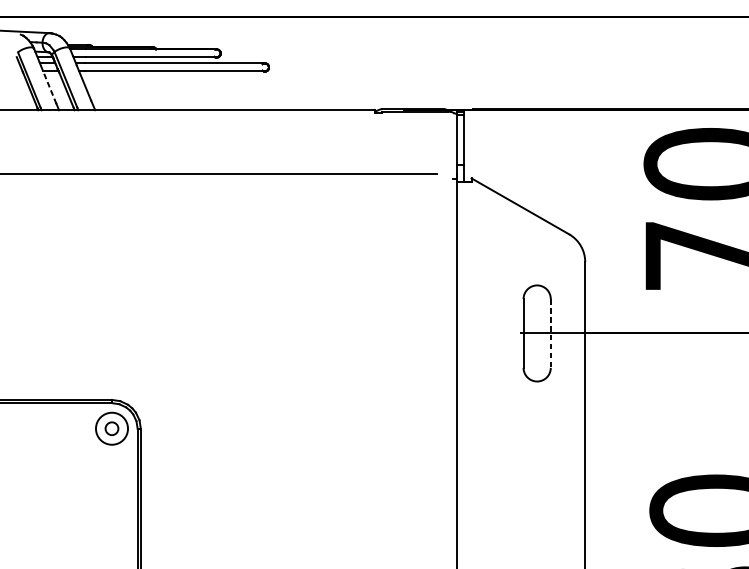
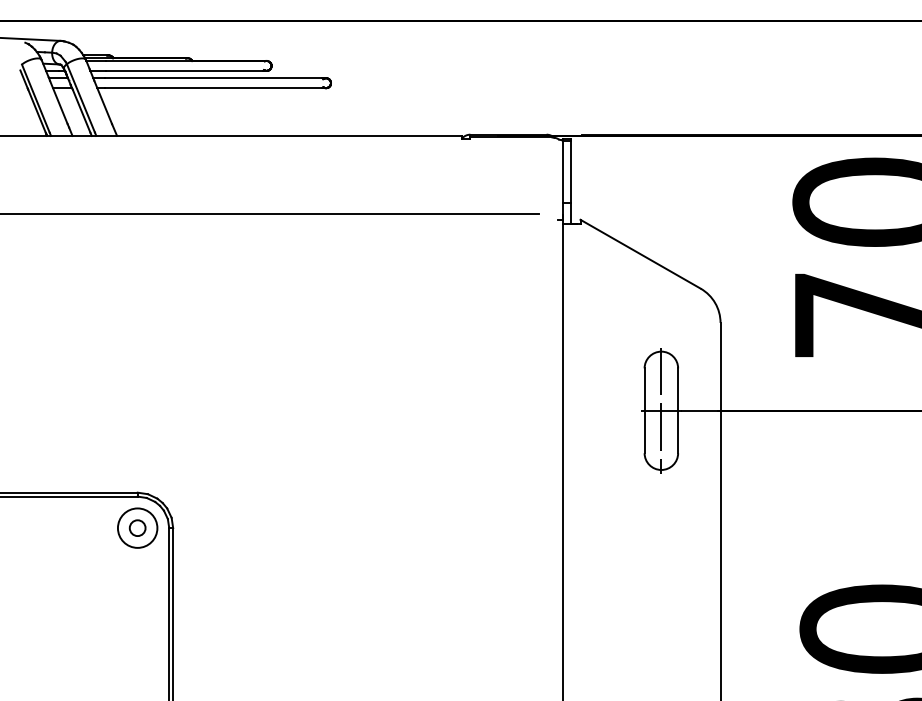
line: (48, 83) -> (59, 102), dashed -> solid
line: (537, 333) -> (661, 410), added
line: (551, 334) -> (678, 411), dashed -> solid

